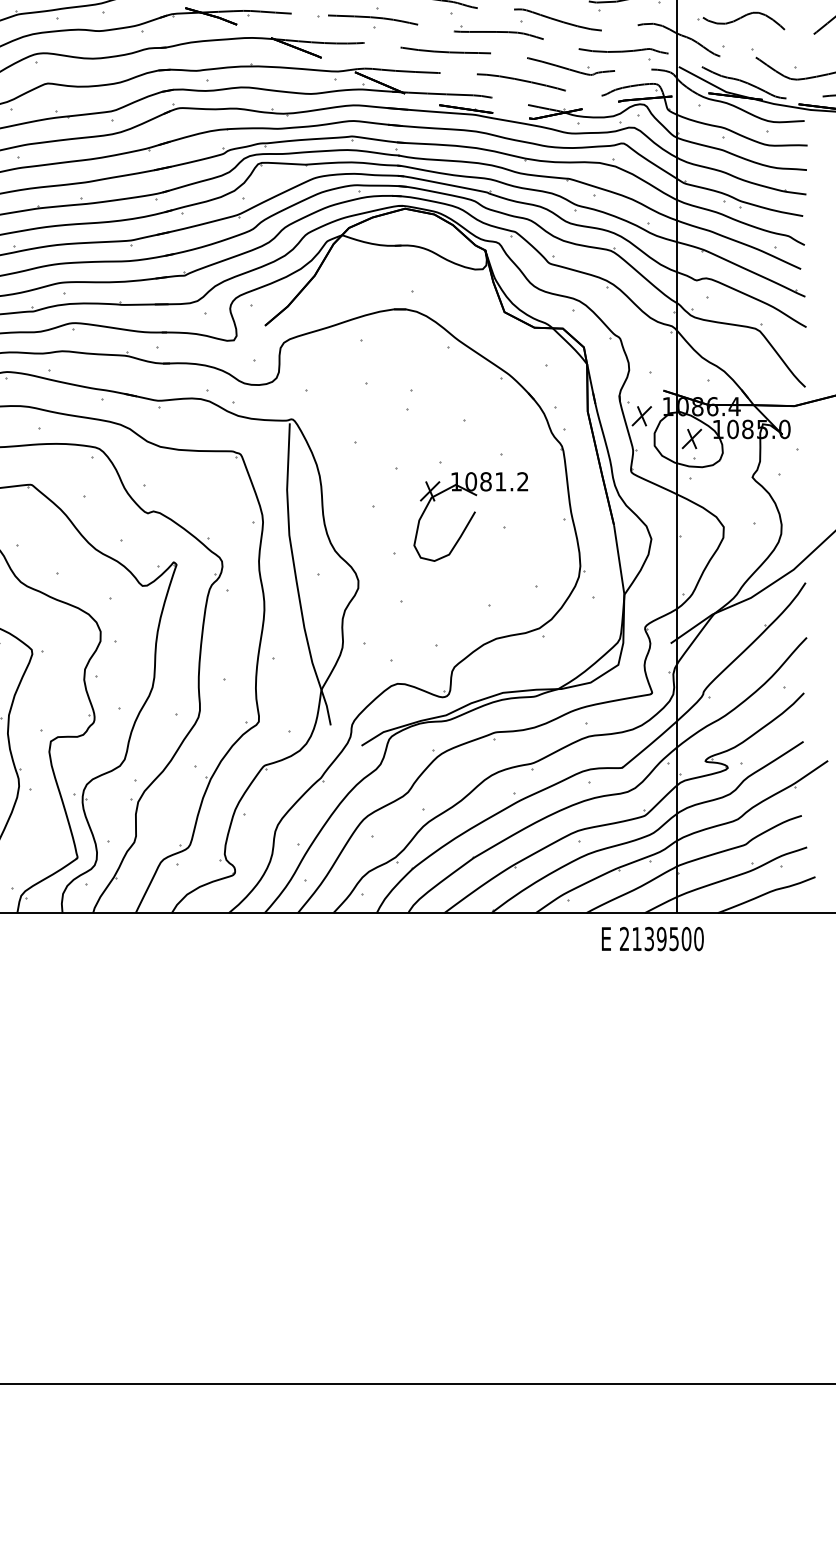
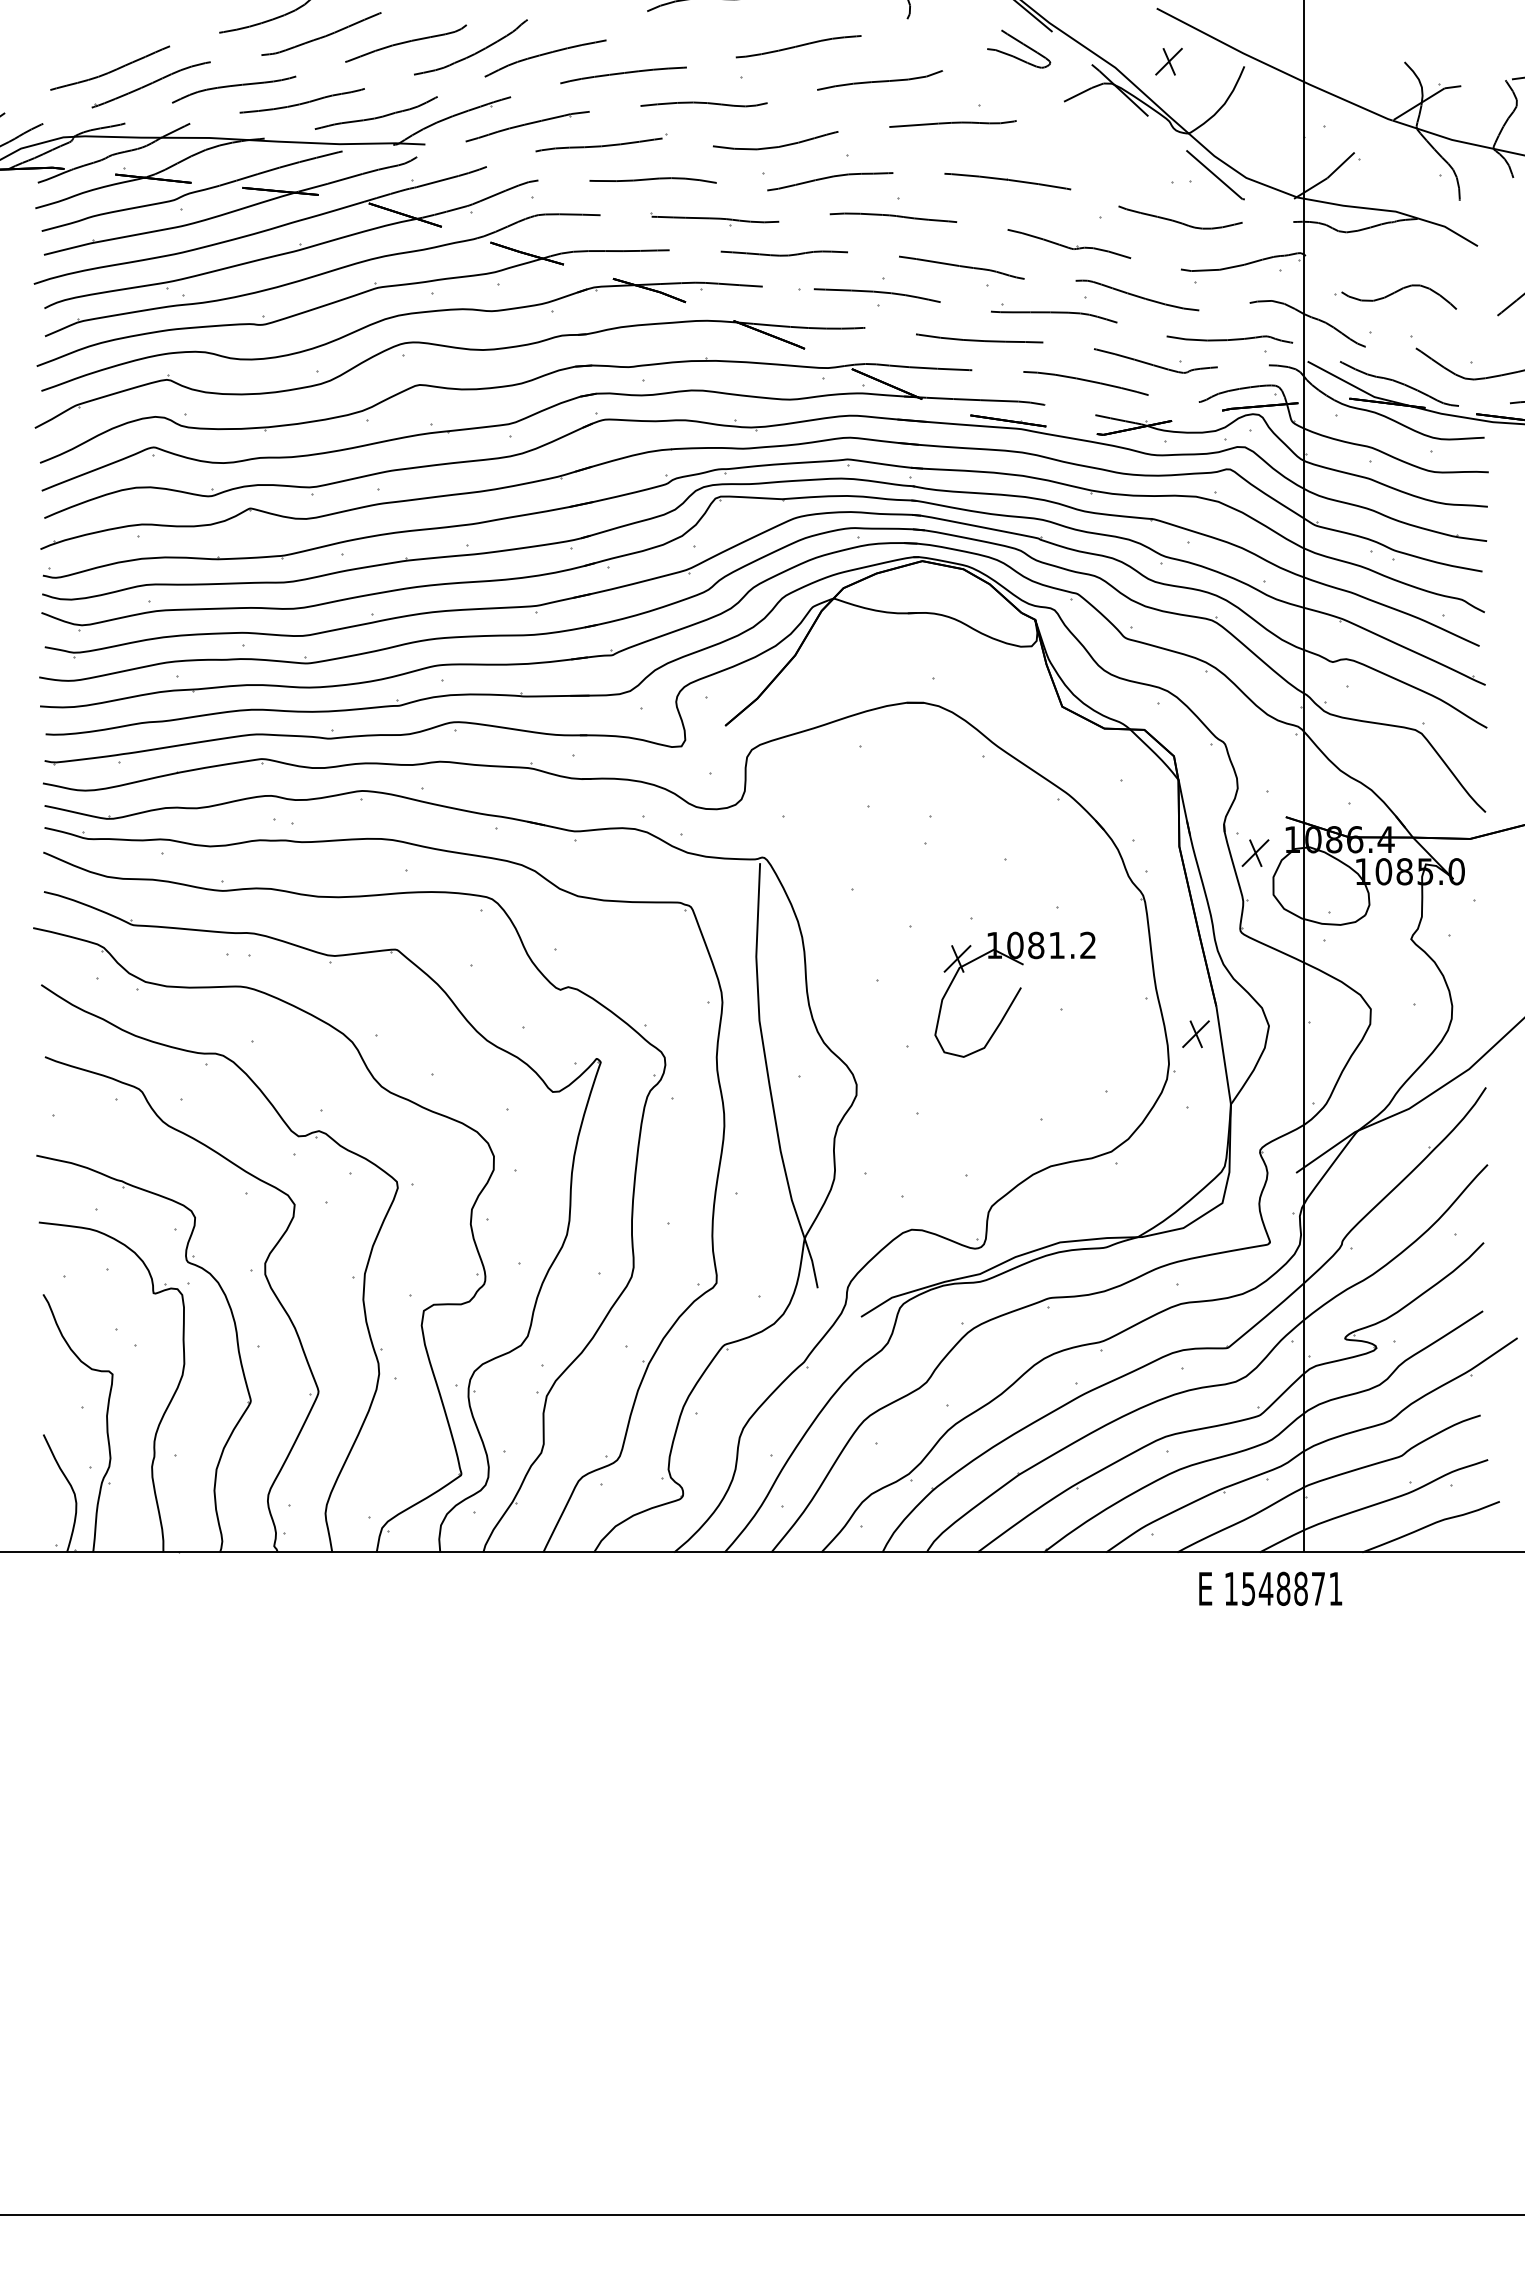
part: (691, 439) -> (1195, 1034), moved
text: (661, 938) -> (1283, 1588), 2139500 -> 1548871

